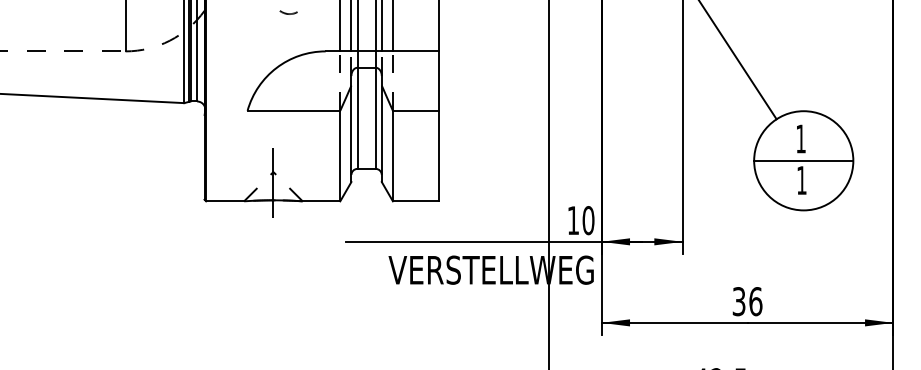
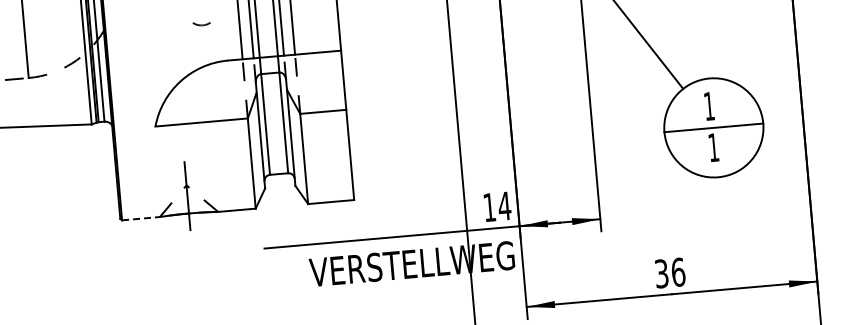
arc: (288, 13) -> (201, 24), moved
line: (225, 201) -> (141, 218), solid -> dashed
text: (588, 220) -> (504, 206), 10 -> 14

